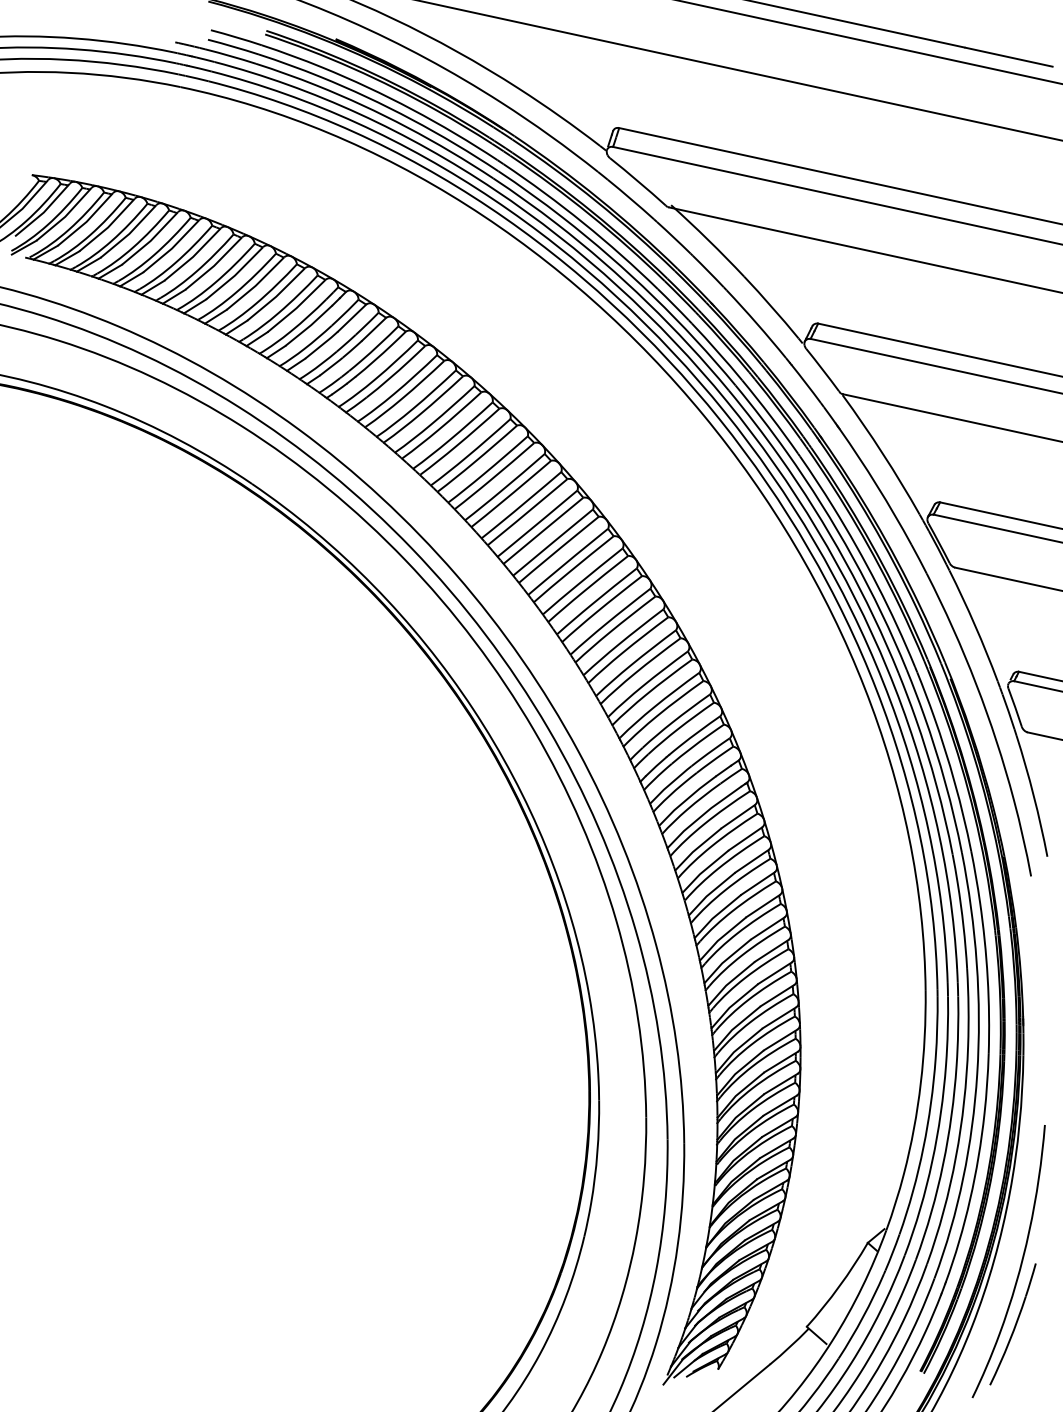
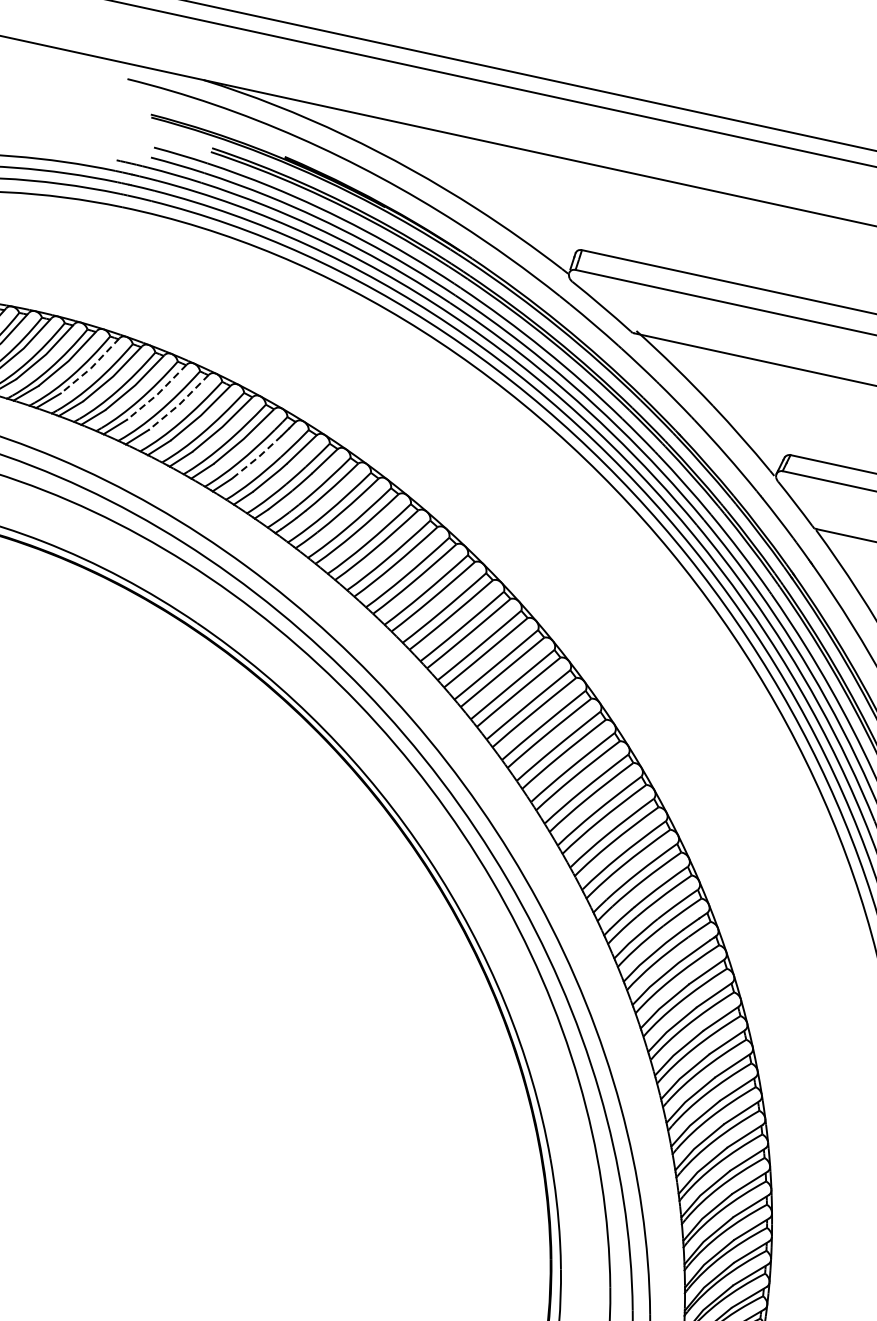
line: (150, 240) -> (90, 367), solid -> dashed
line: (214, 265) -> (157, 394), solid -> dashed
line: (235, 274) -> (179, 403), solid -> dashed
line: (309, 326) -> (257, 458), solid -> dashed

